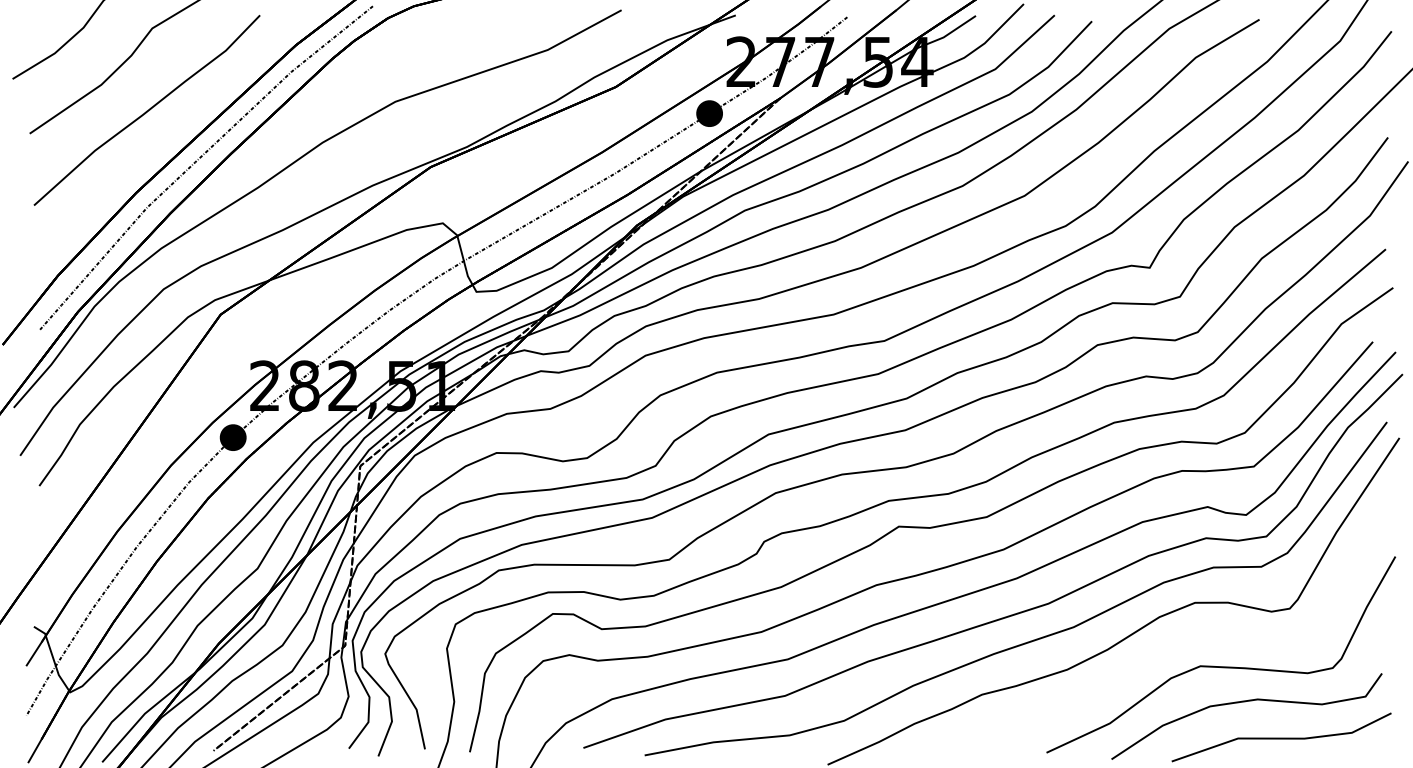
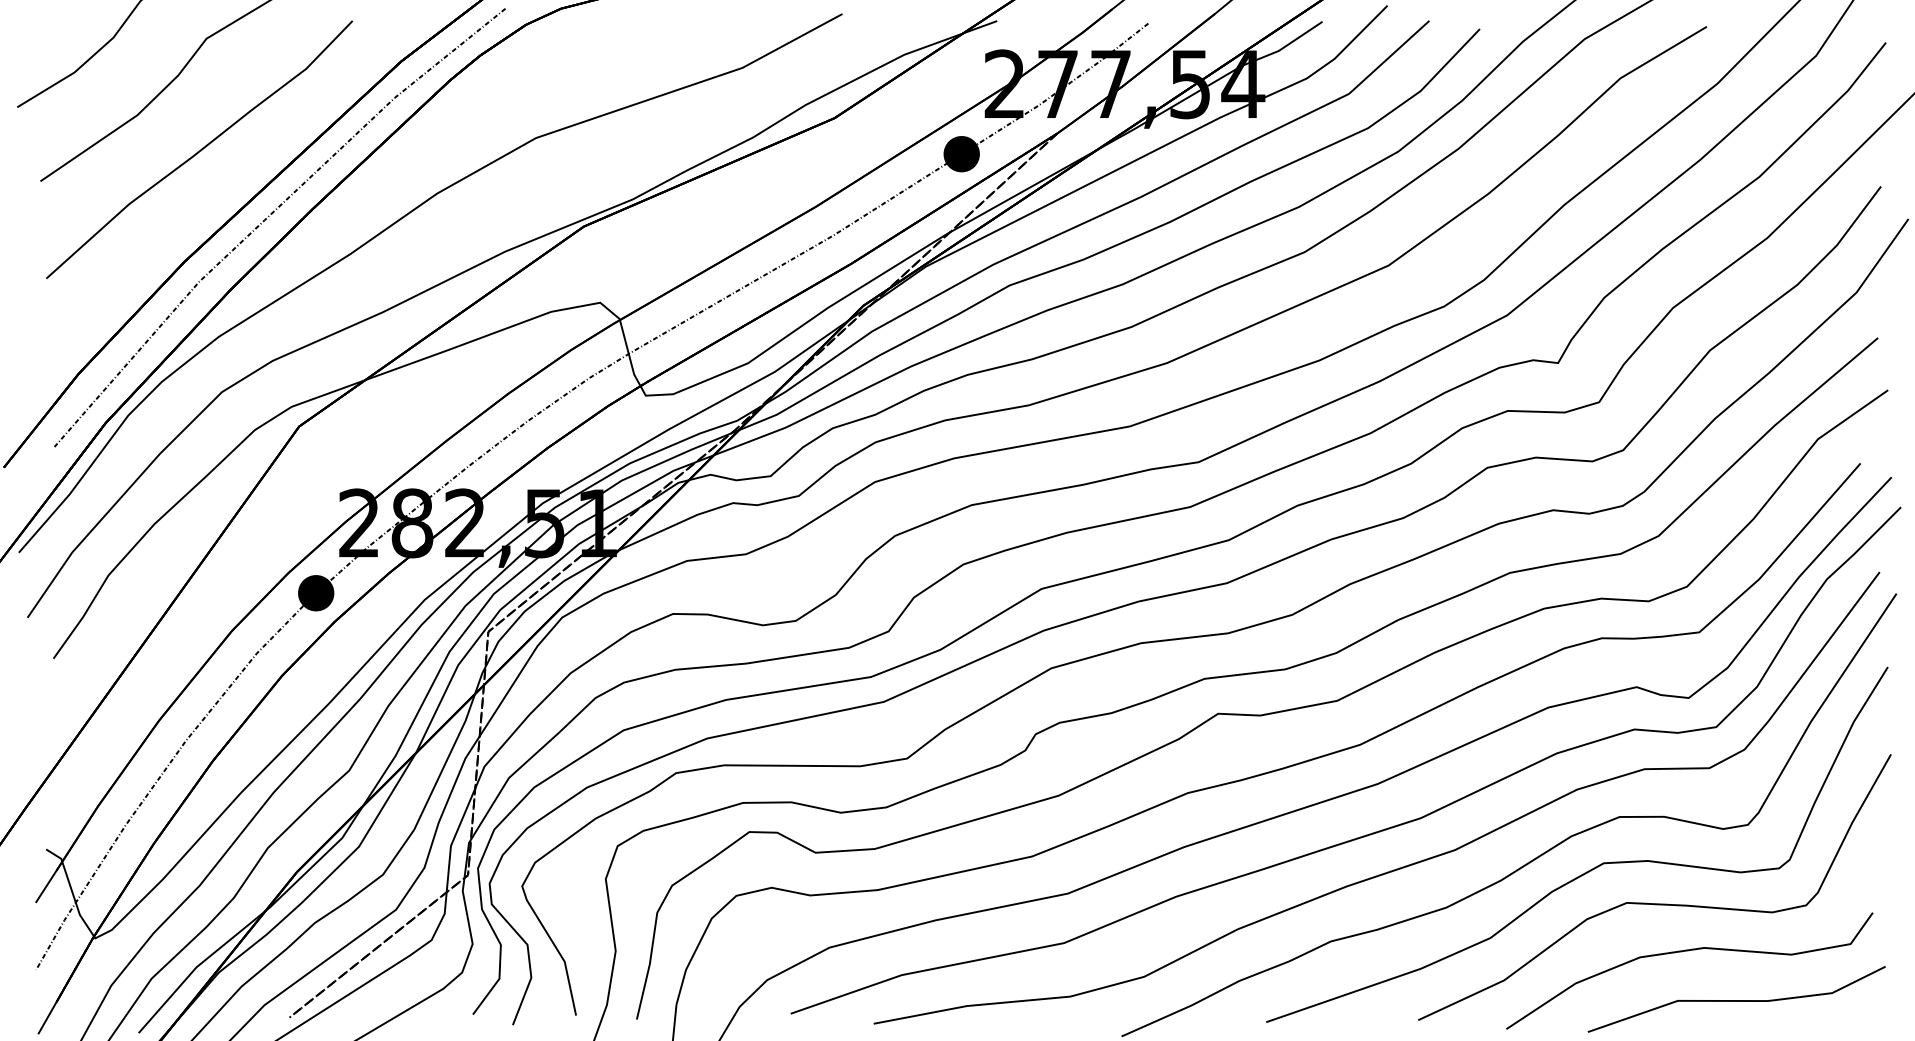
curve: (1175, 640) -> (1593, 867), added

